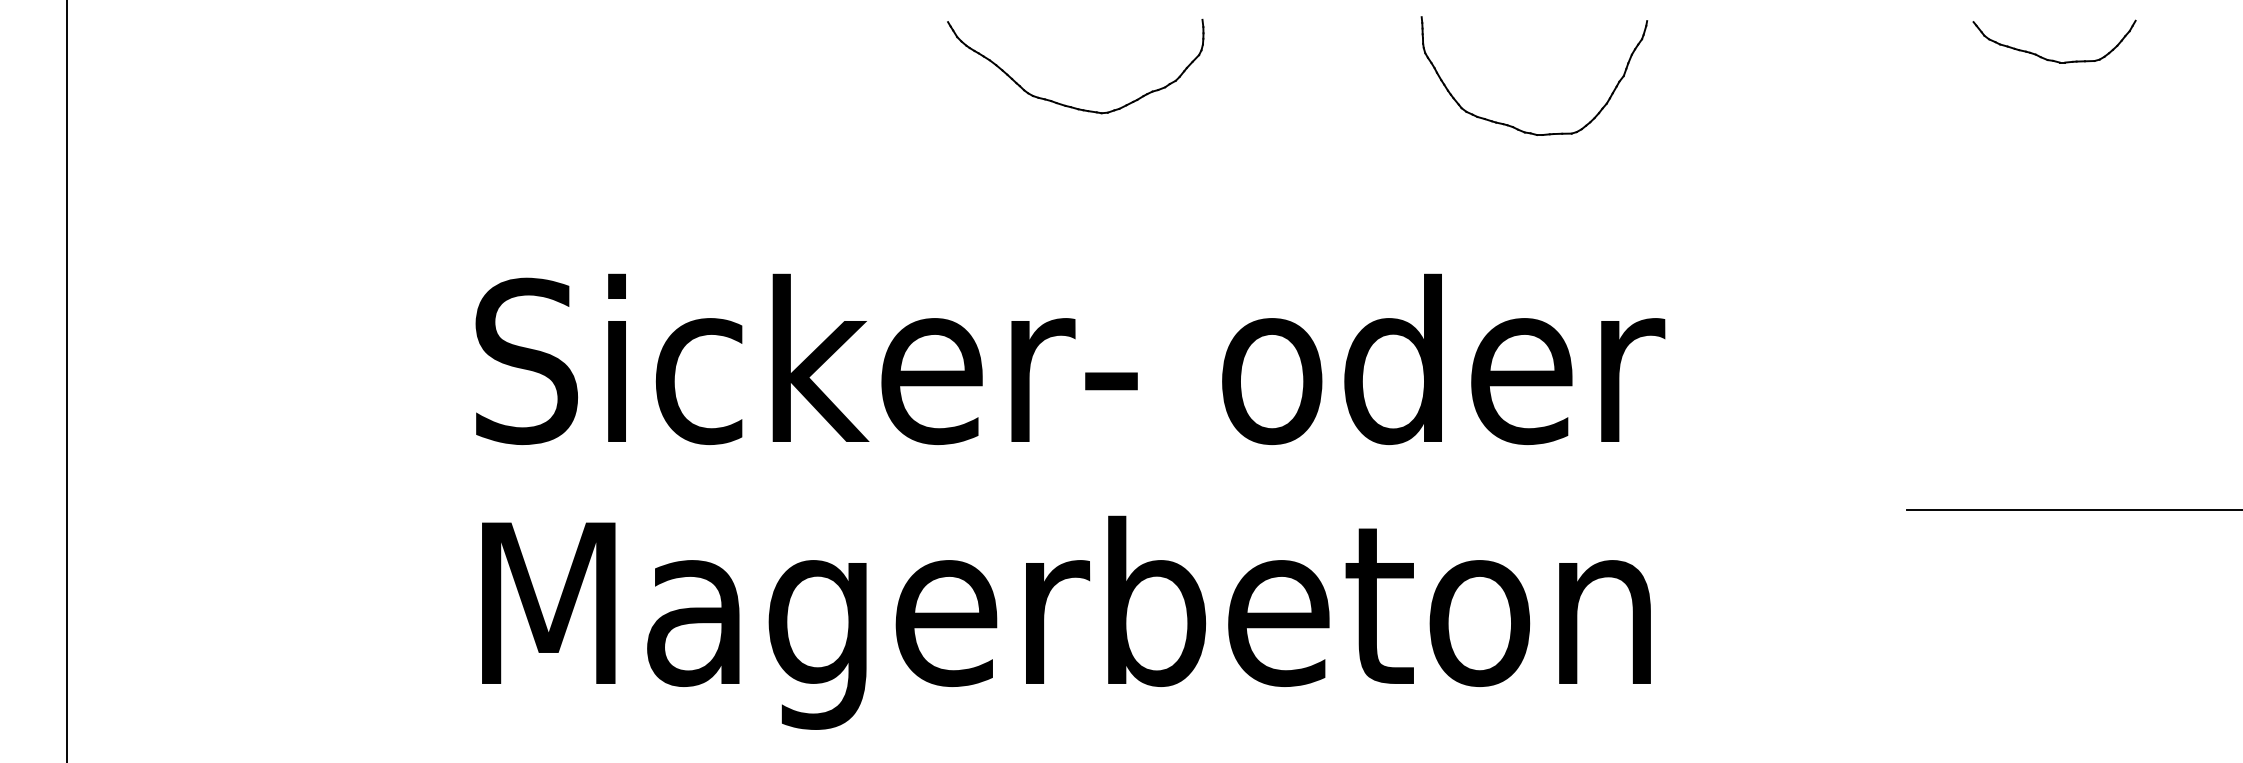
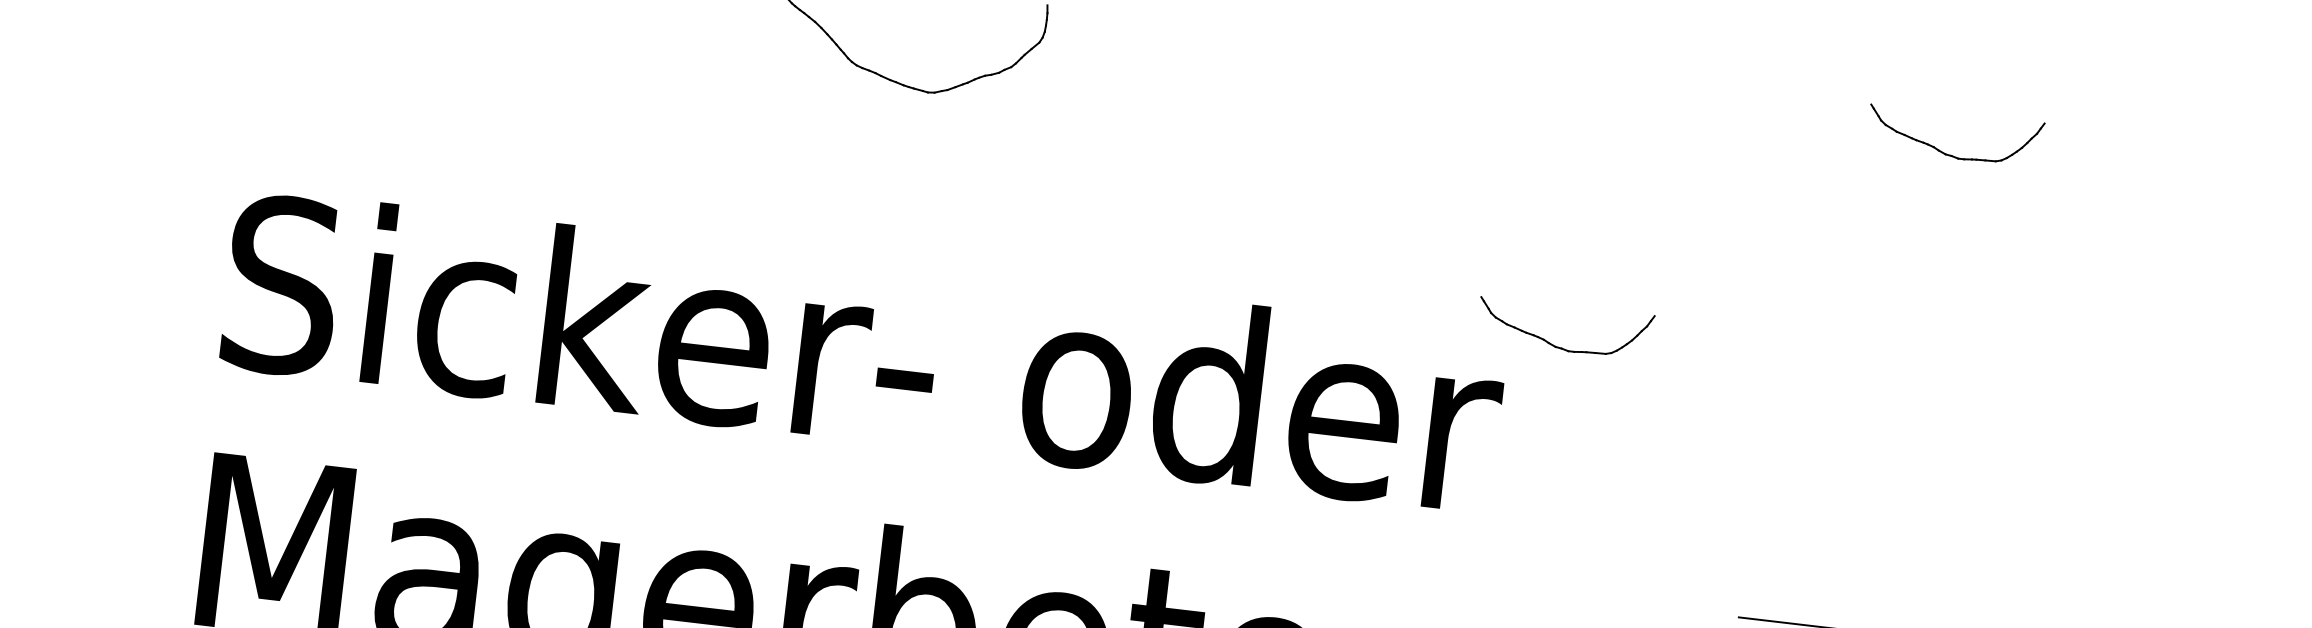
part: (1512, 125) -> (1365, 157), removed
part: (1714, 279) -> (1562, 347), added

